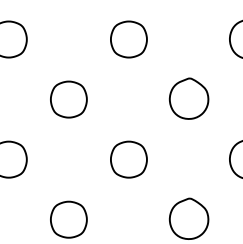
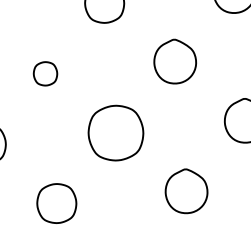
part: (68, 99) -> (45, 73), size x0.6
part: (128, 159) -> (115, 132), size x1.4

